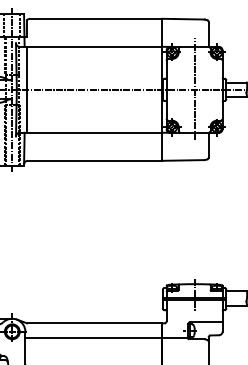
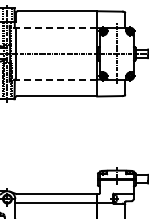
line: (90, 47) -> (54, 28), solid -> dashed
line: (90, 132) -> (54, 79), solid -> dashed

